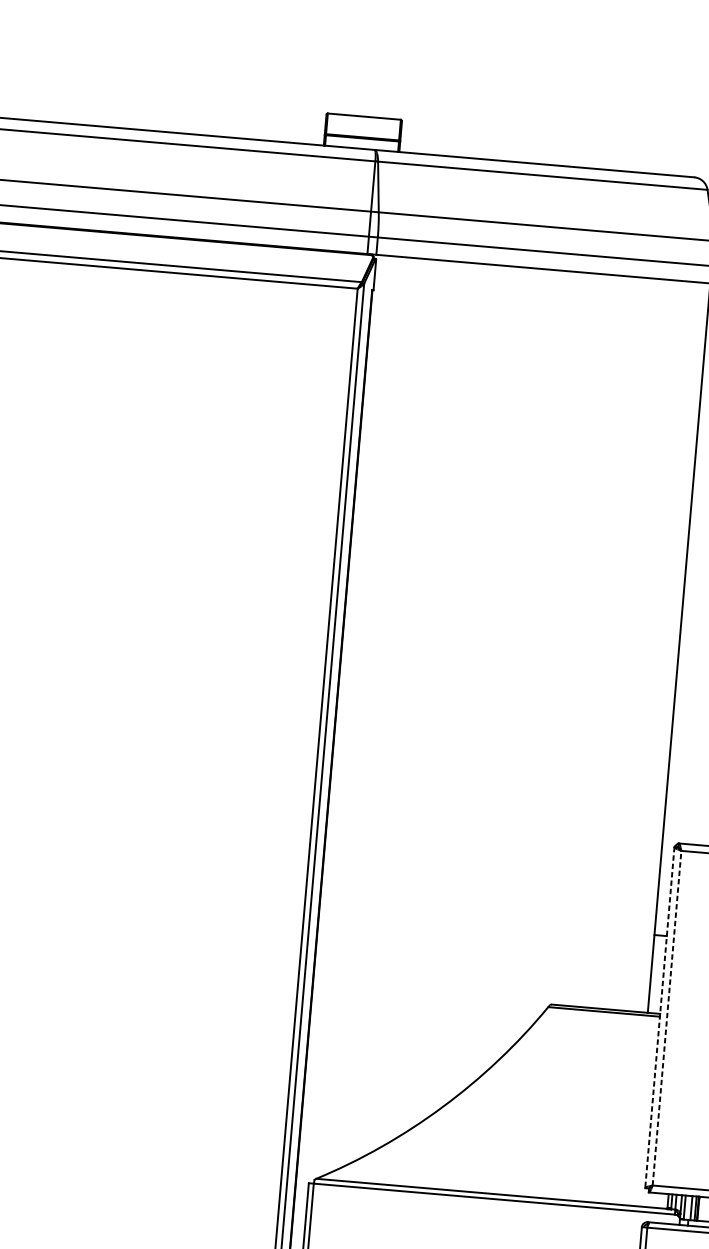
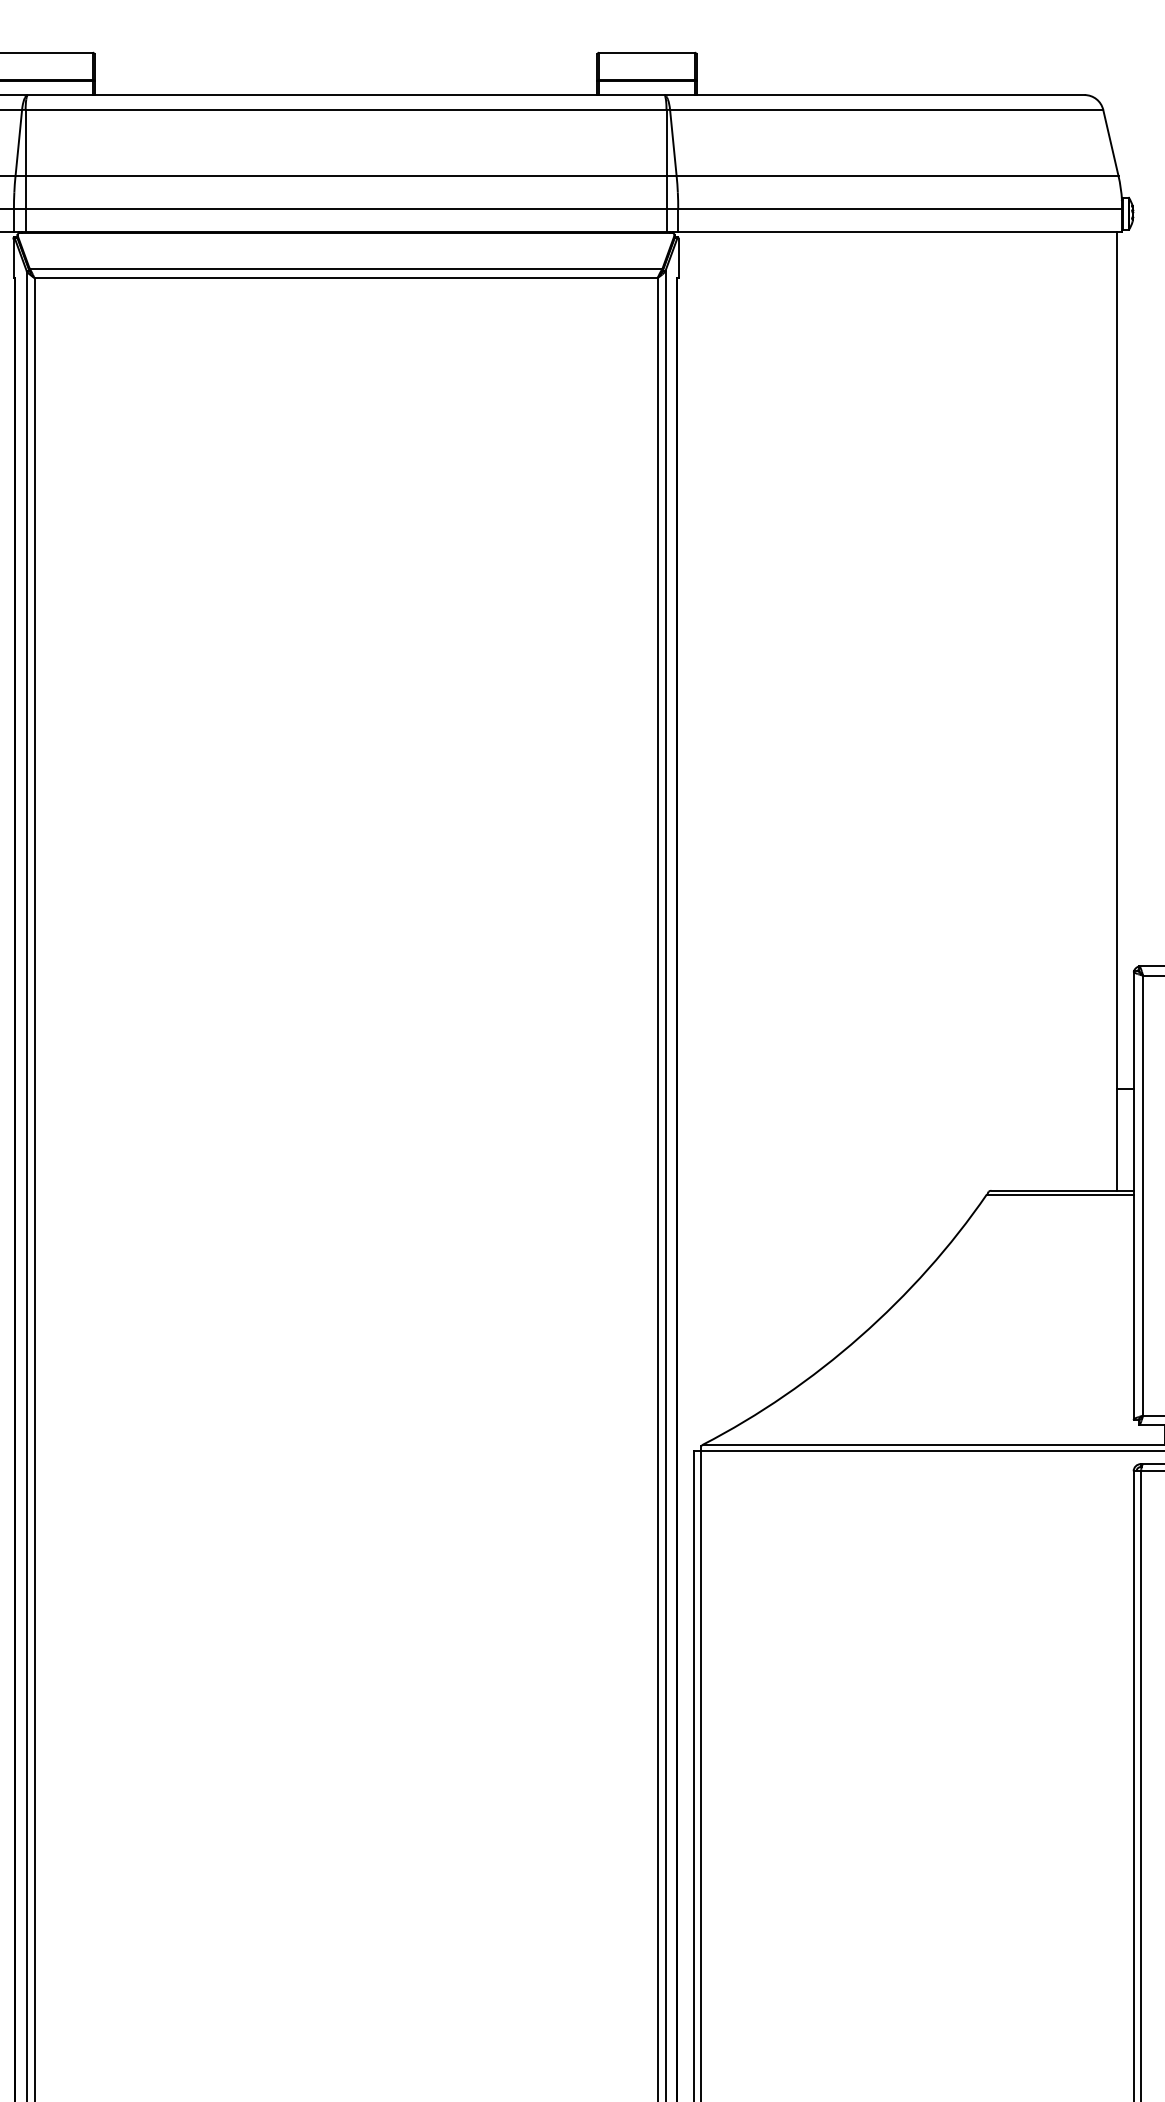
line: (659, 1018) -> (1133, 1196), dashed -> solid
line: (667, 1018) -> (1143, 1195), dashed -> solid

